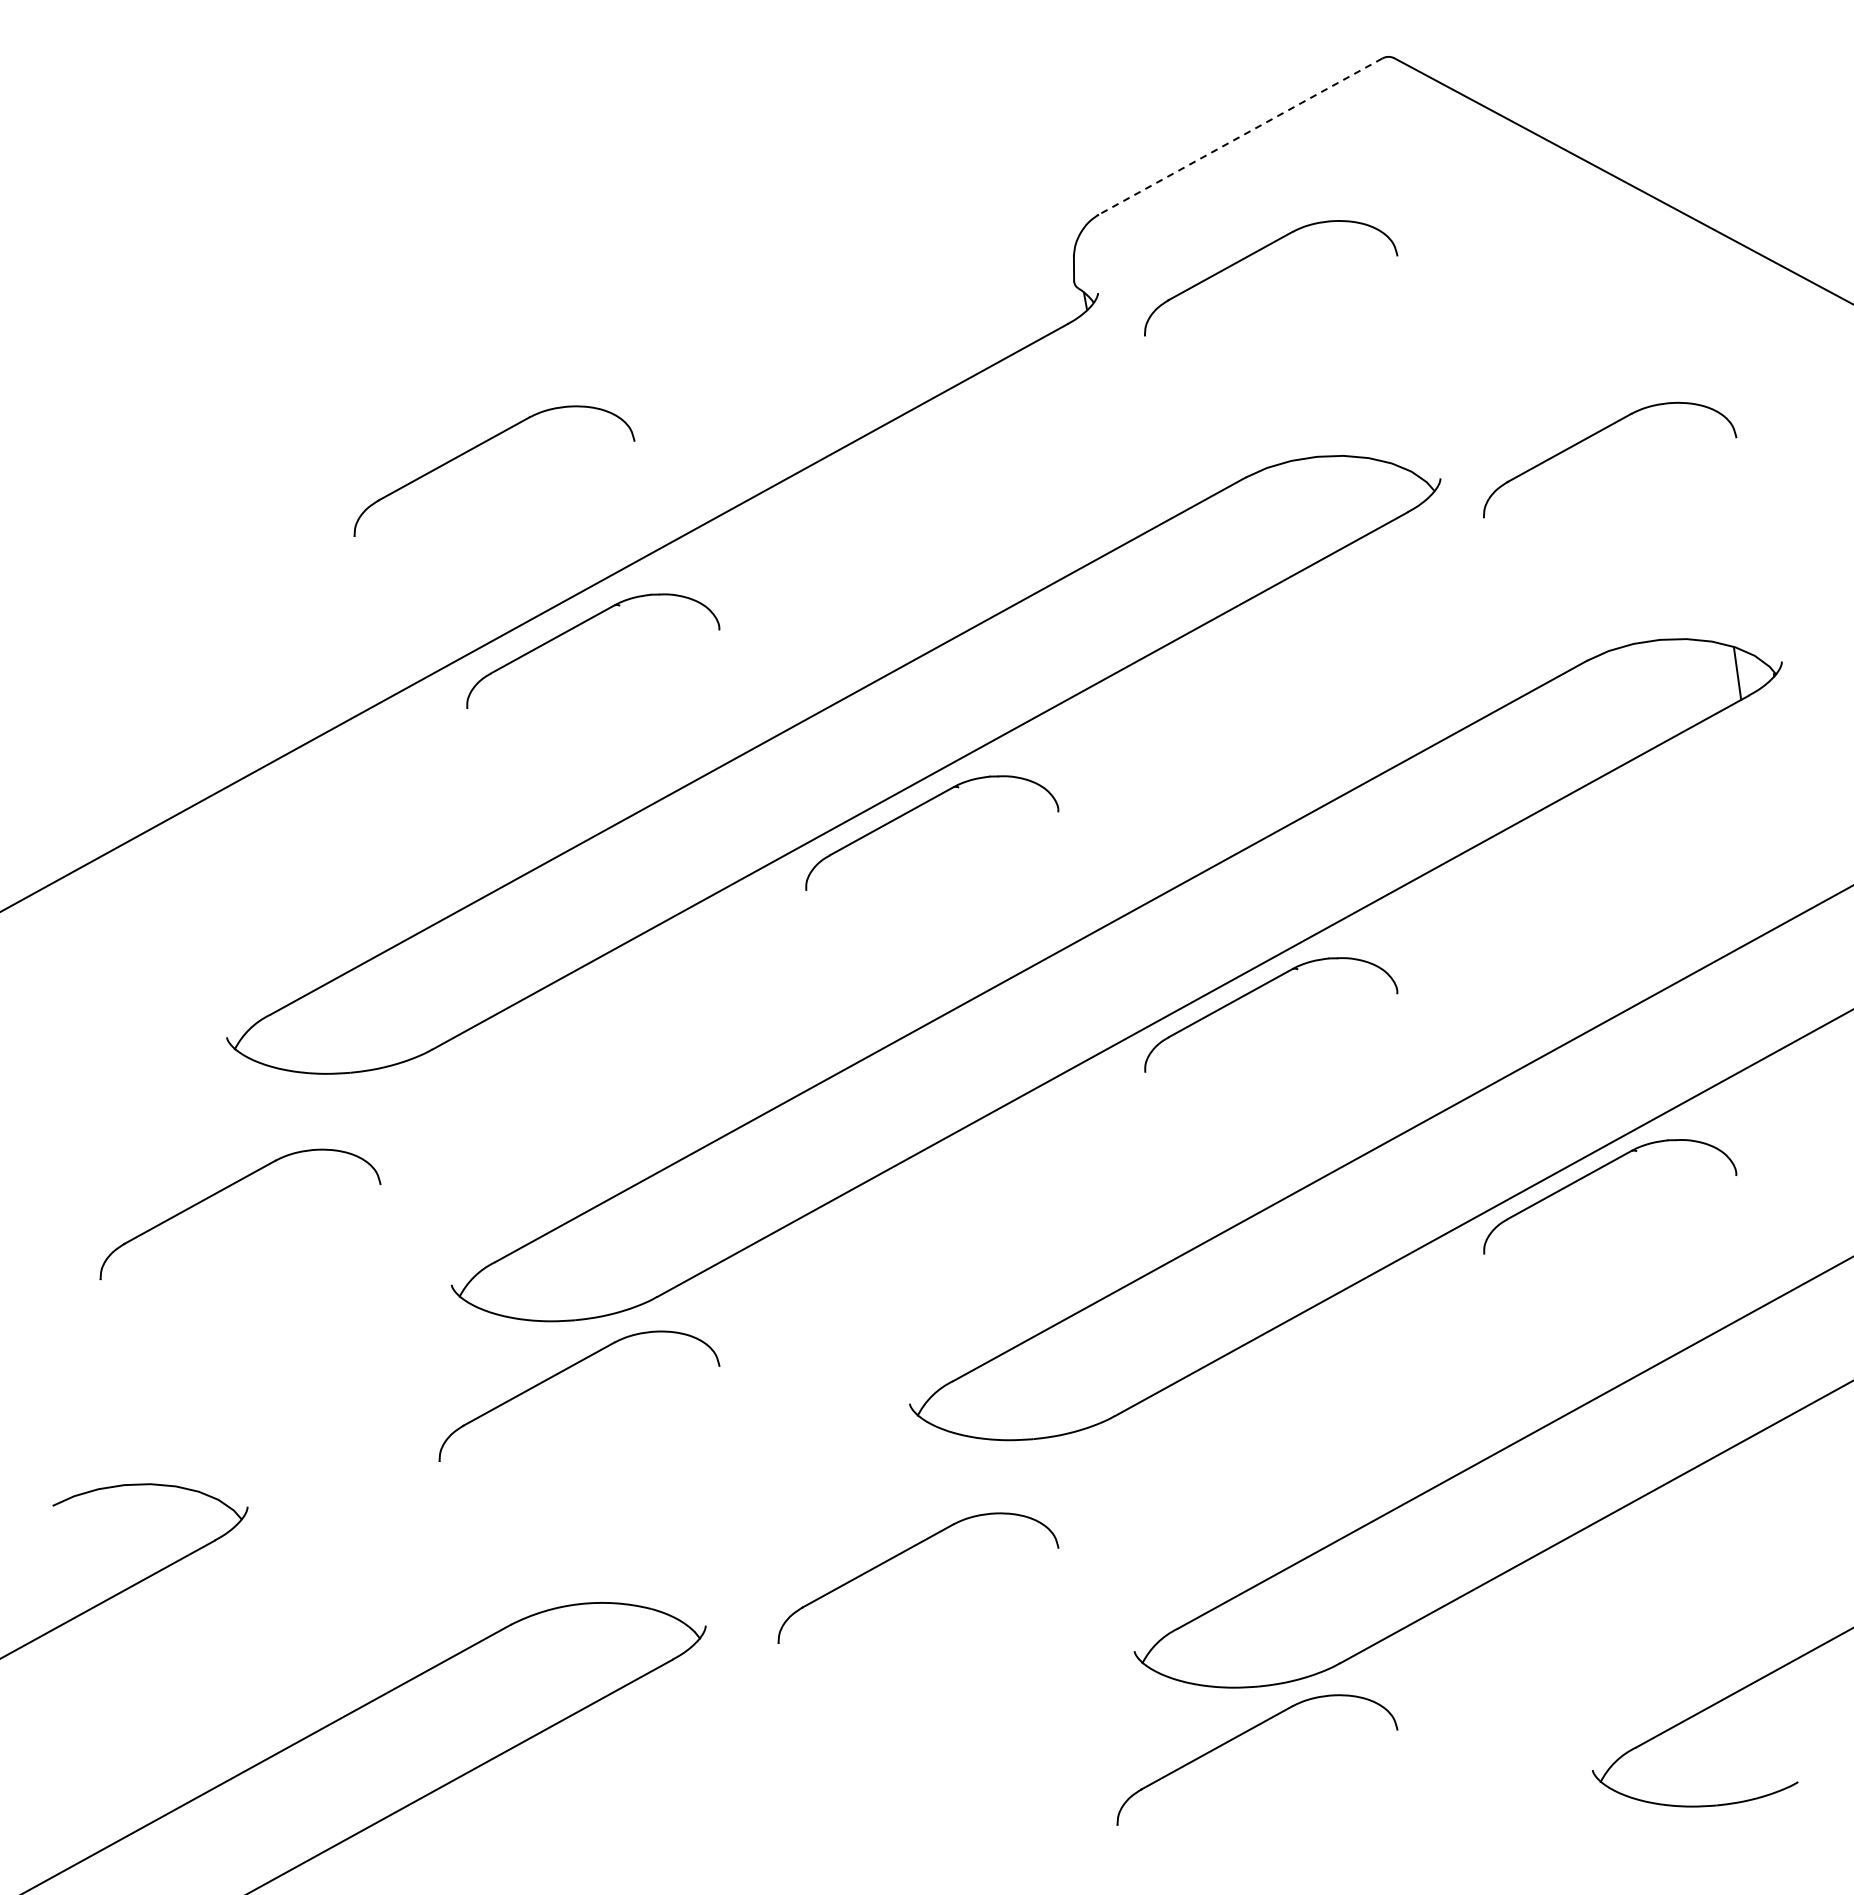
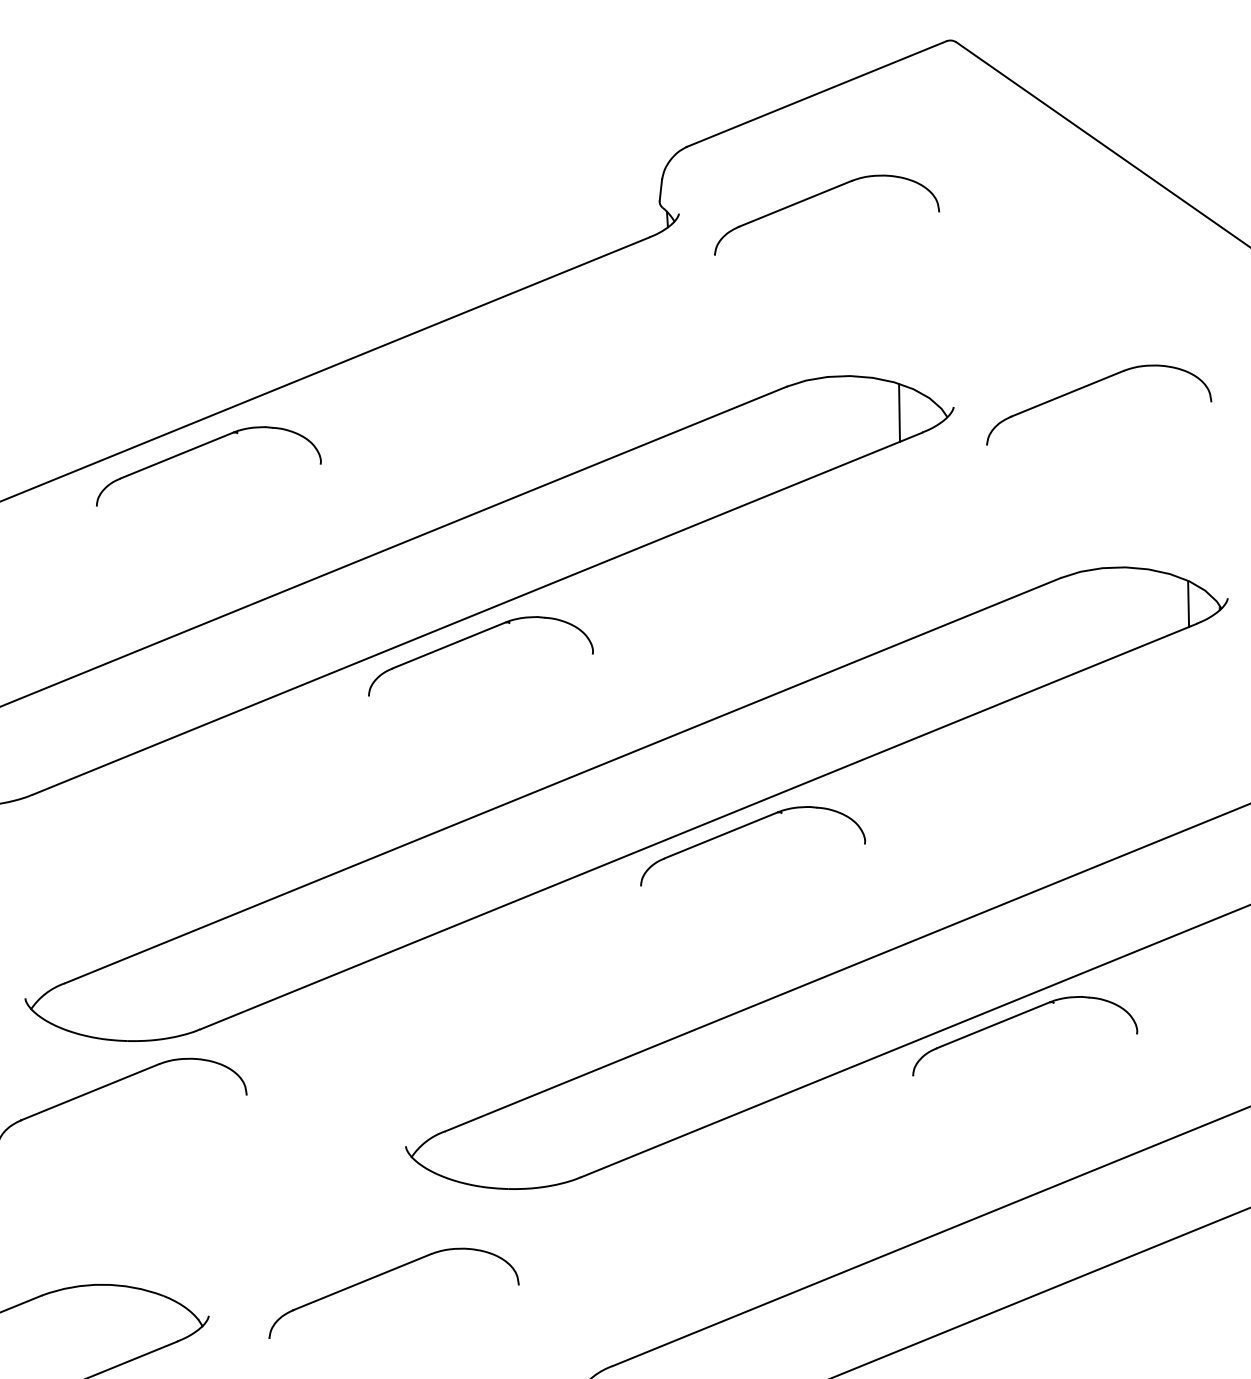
line: (1239, 137) -> (815, 94), dashed -> solid
part: (477, 447) -> (131, 283), removed
line: (1378, 492) -> (899, 412), added

